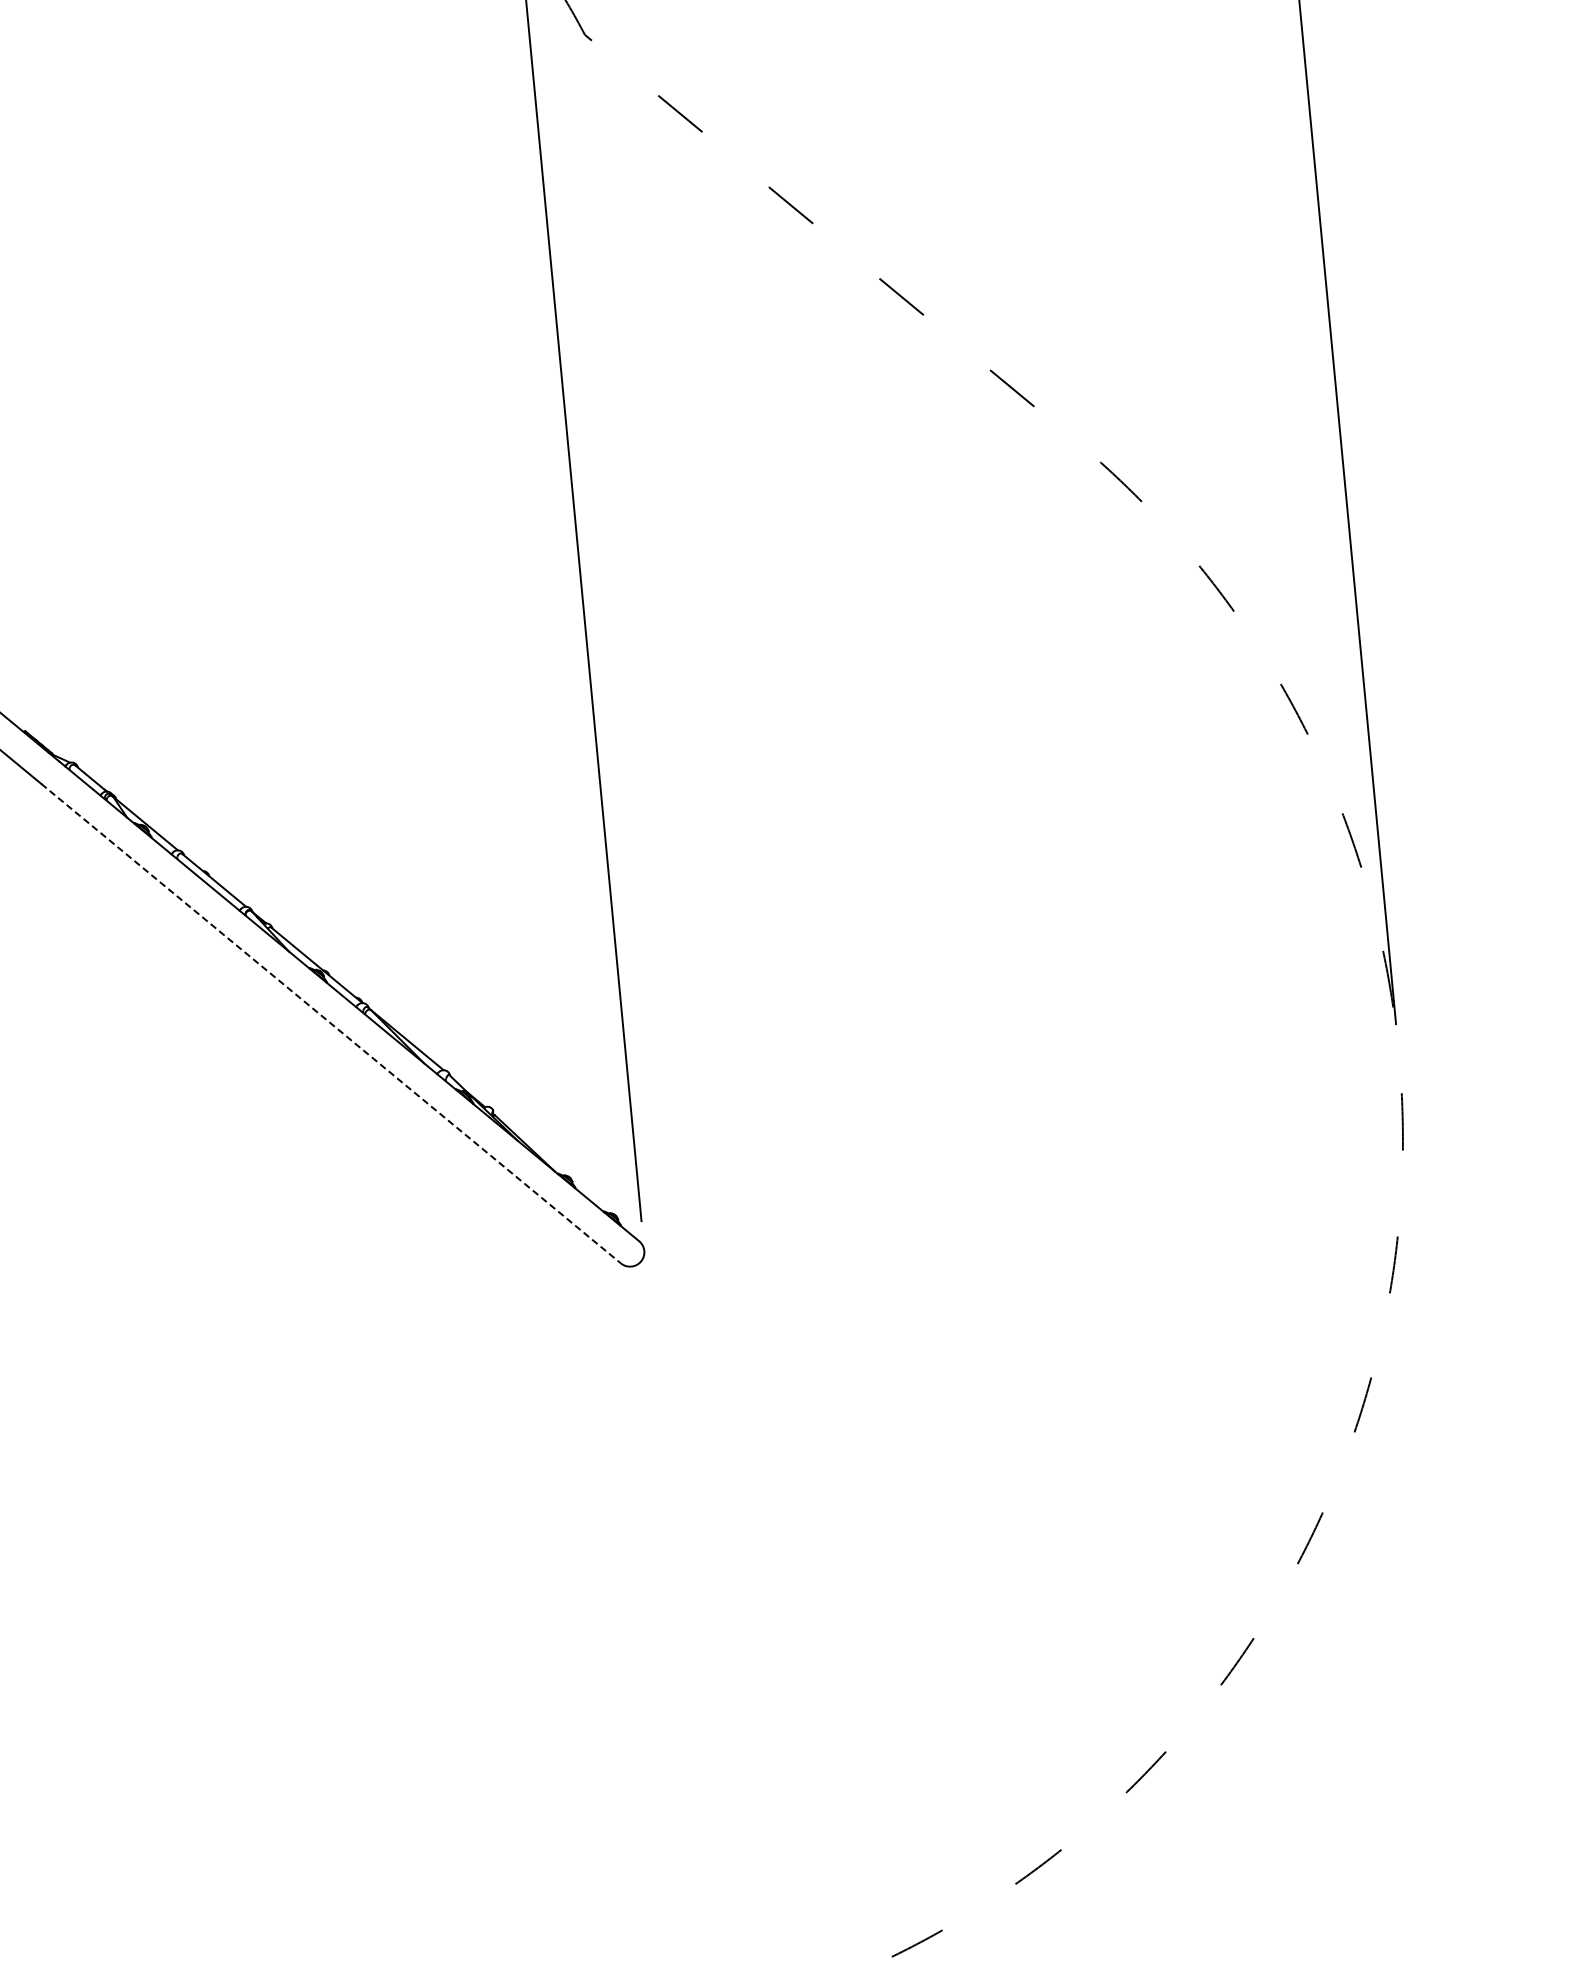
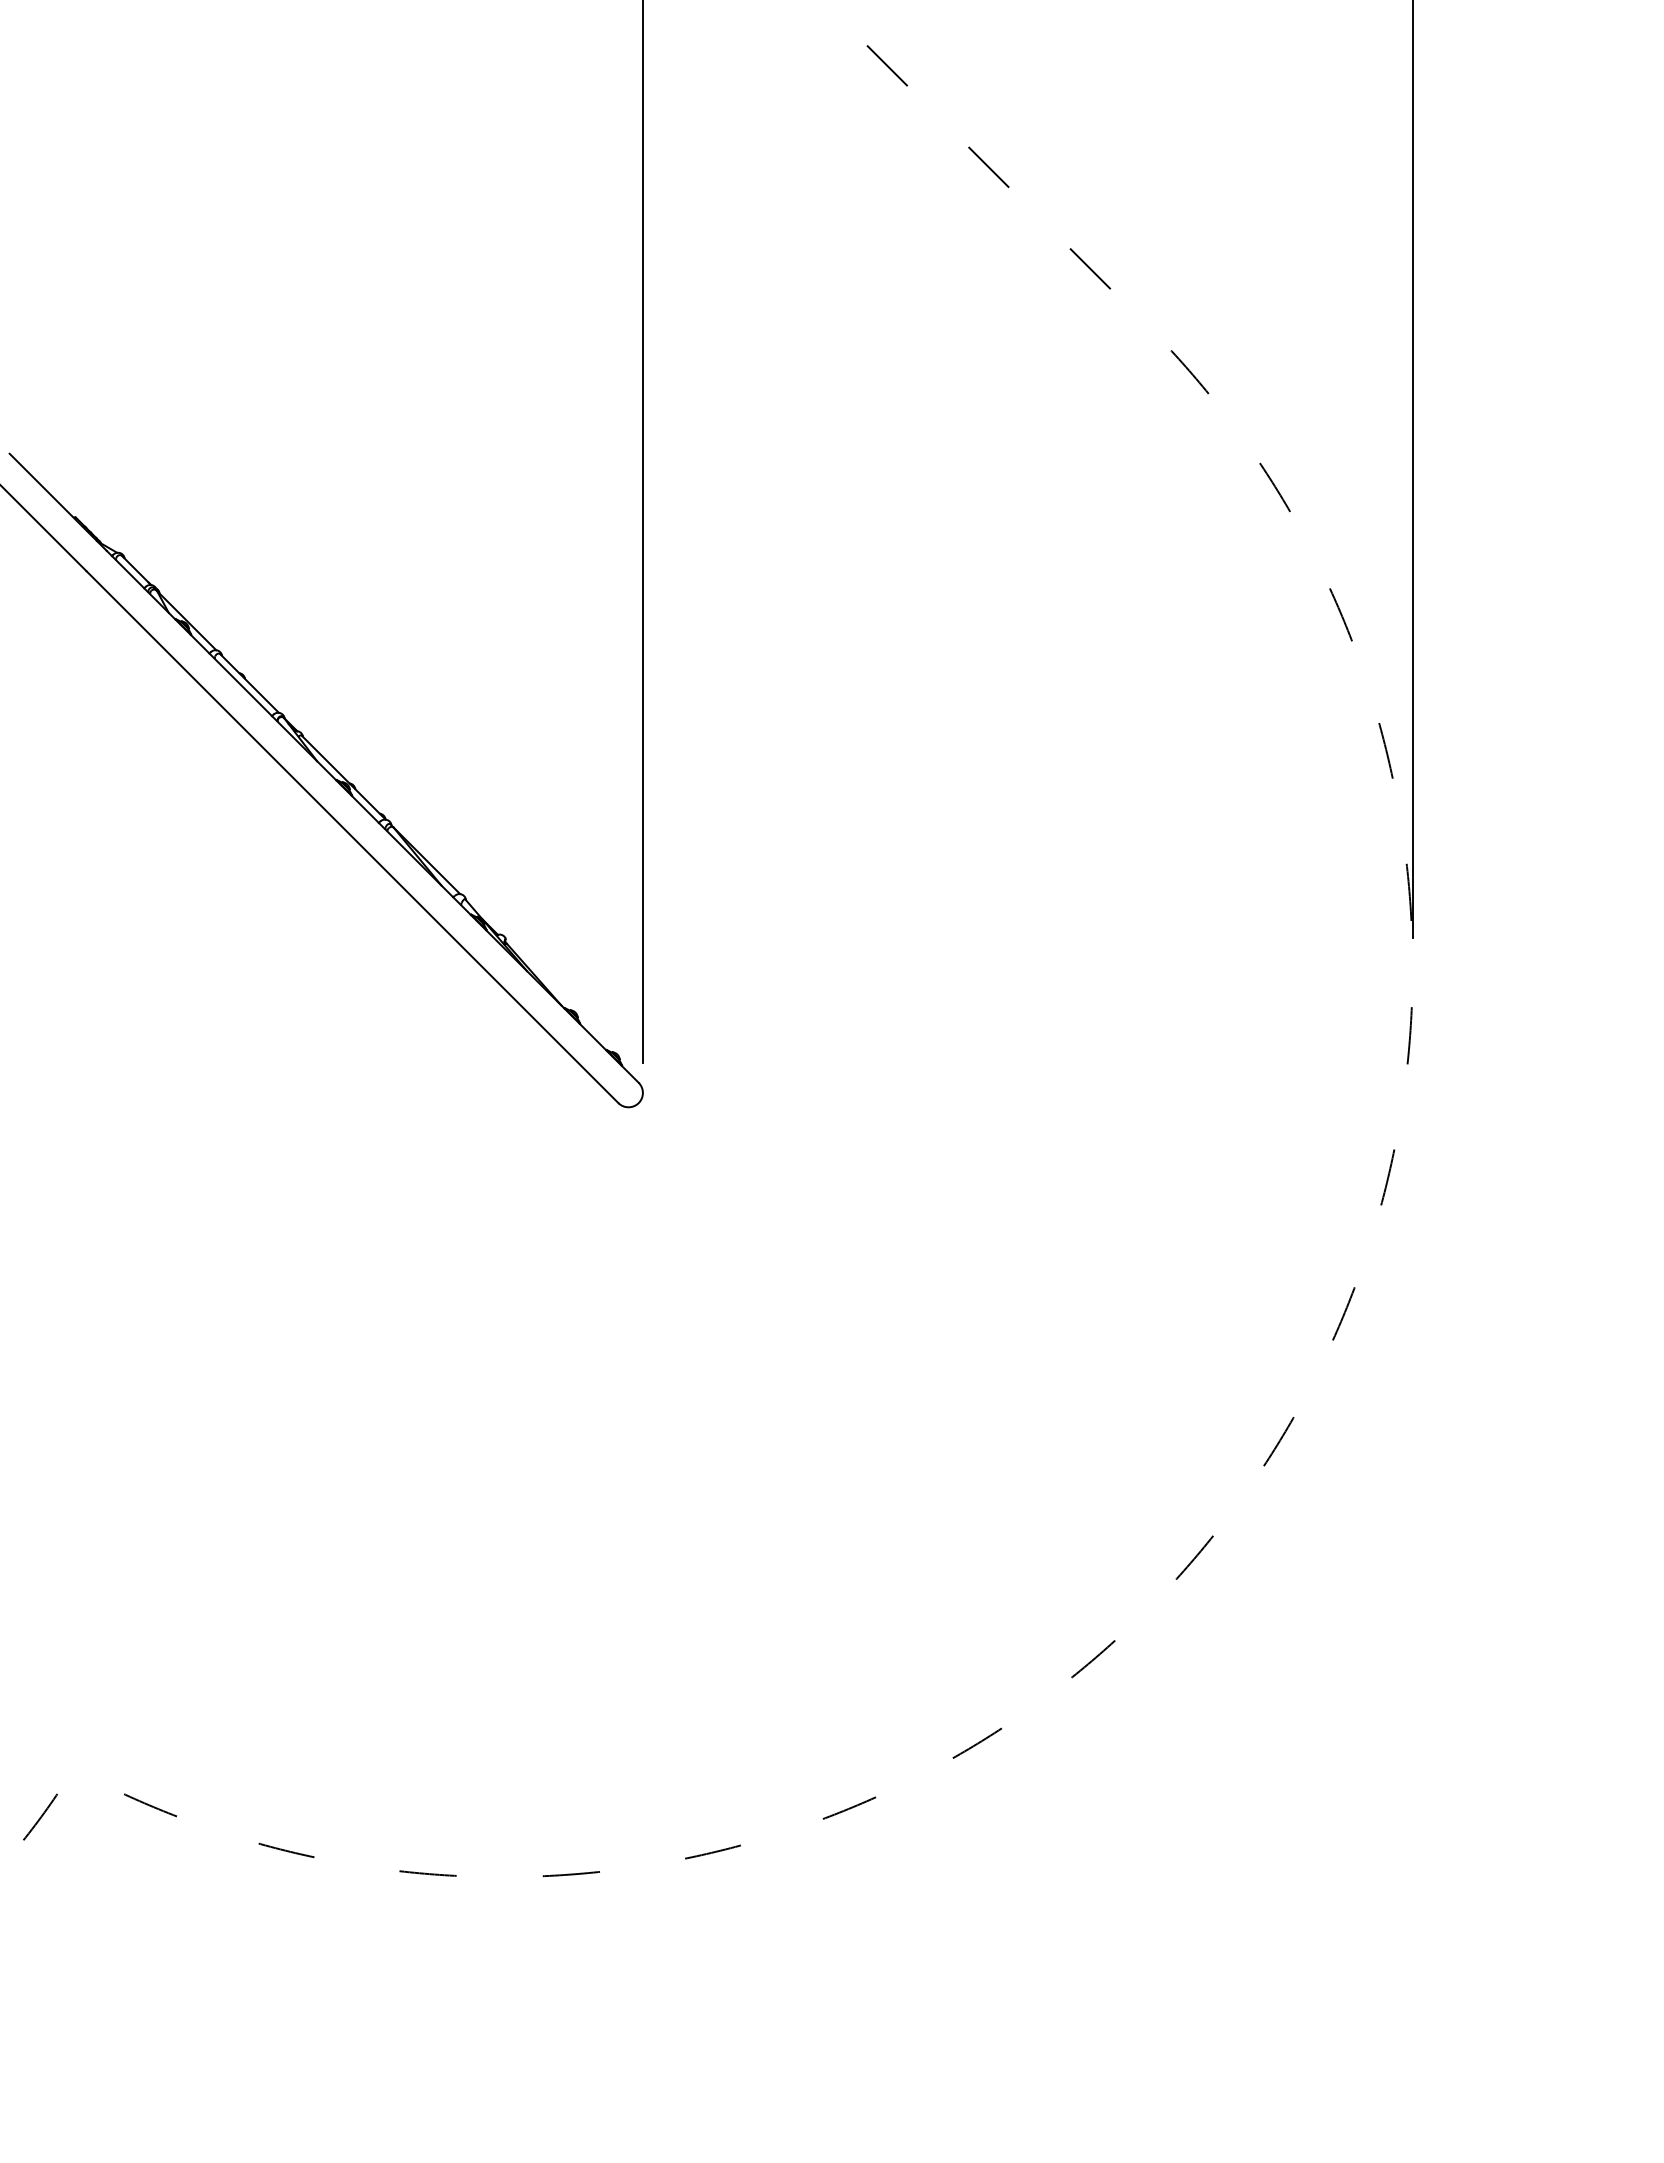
line: (331, 1023) -> (352, 837), dashed -> solid

